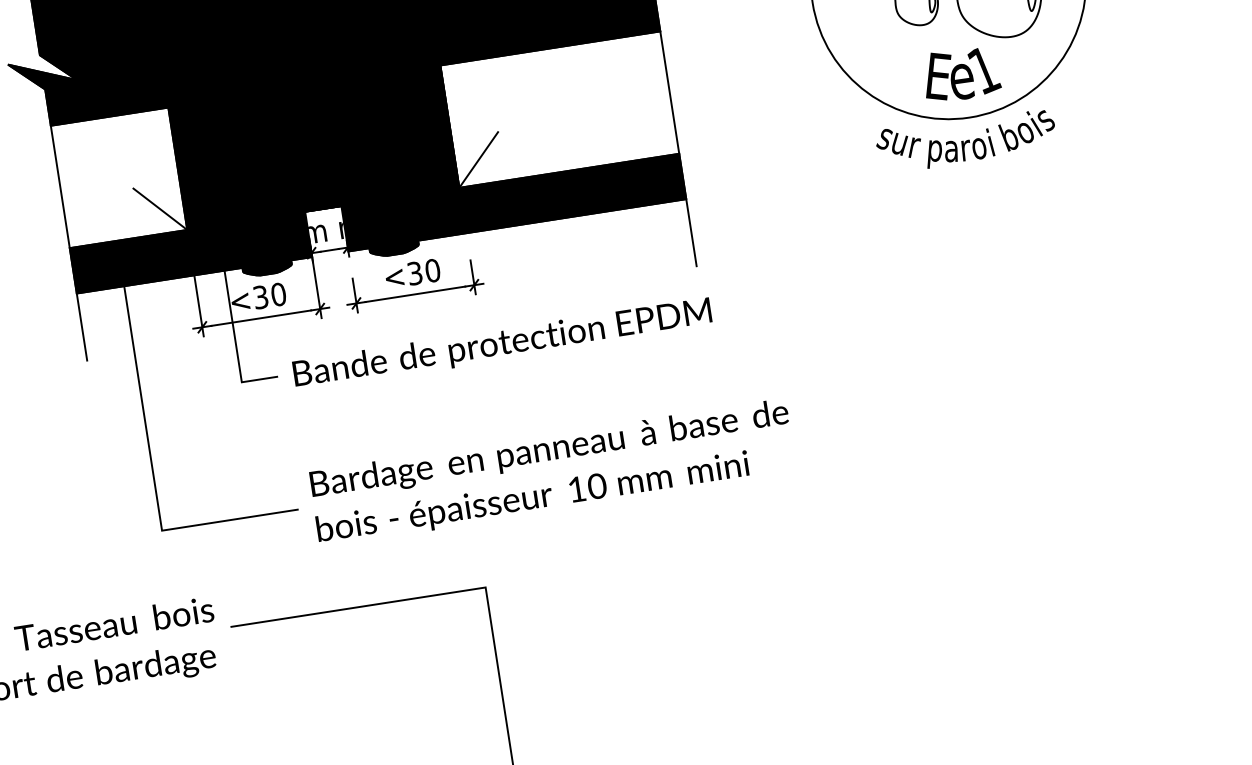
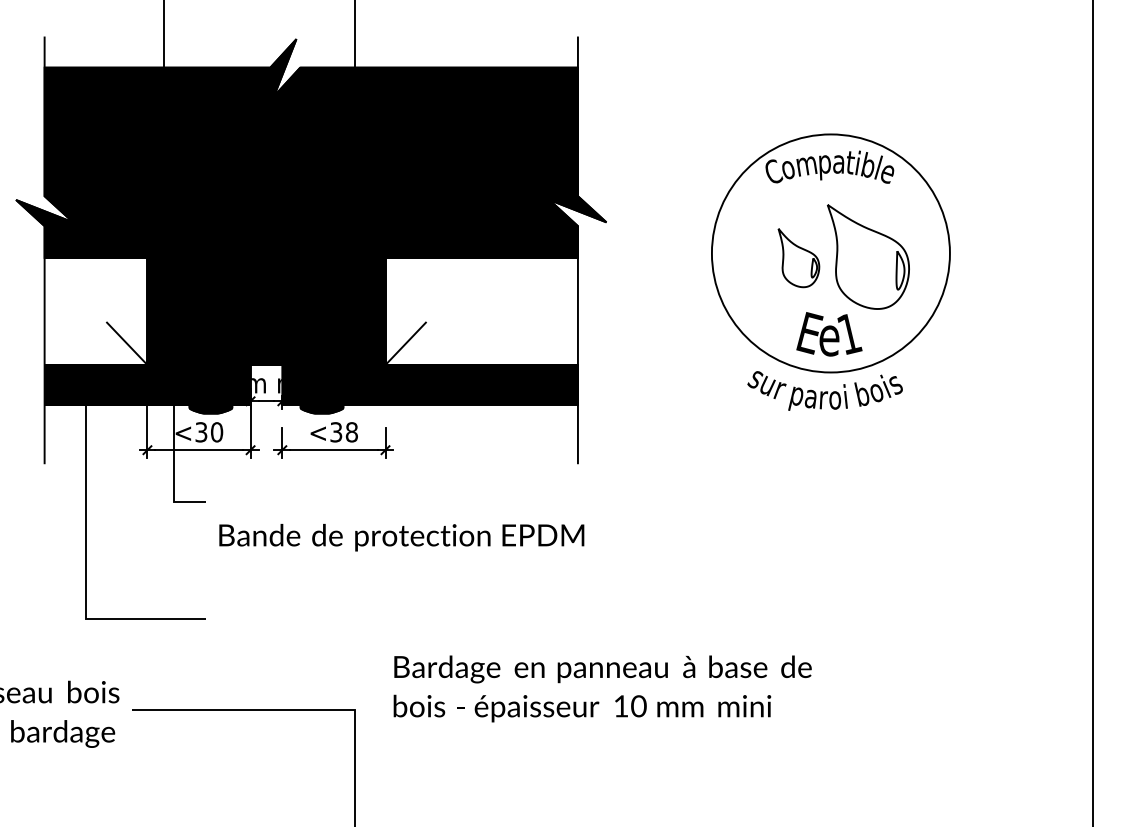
text: (432, 270) -> (351, 432), <30 -> <38
text: (502, 344) -> (401, 537), moved
text: (552, 472) -> (602, 688), moved

